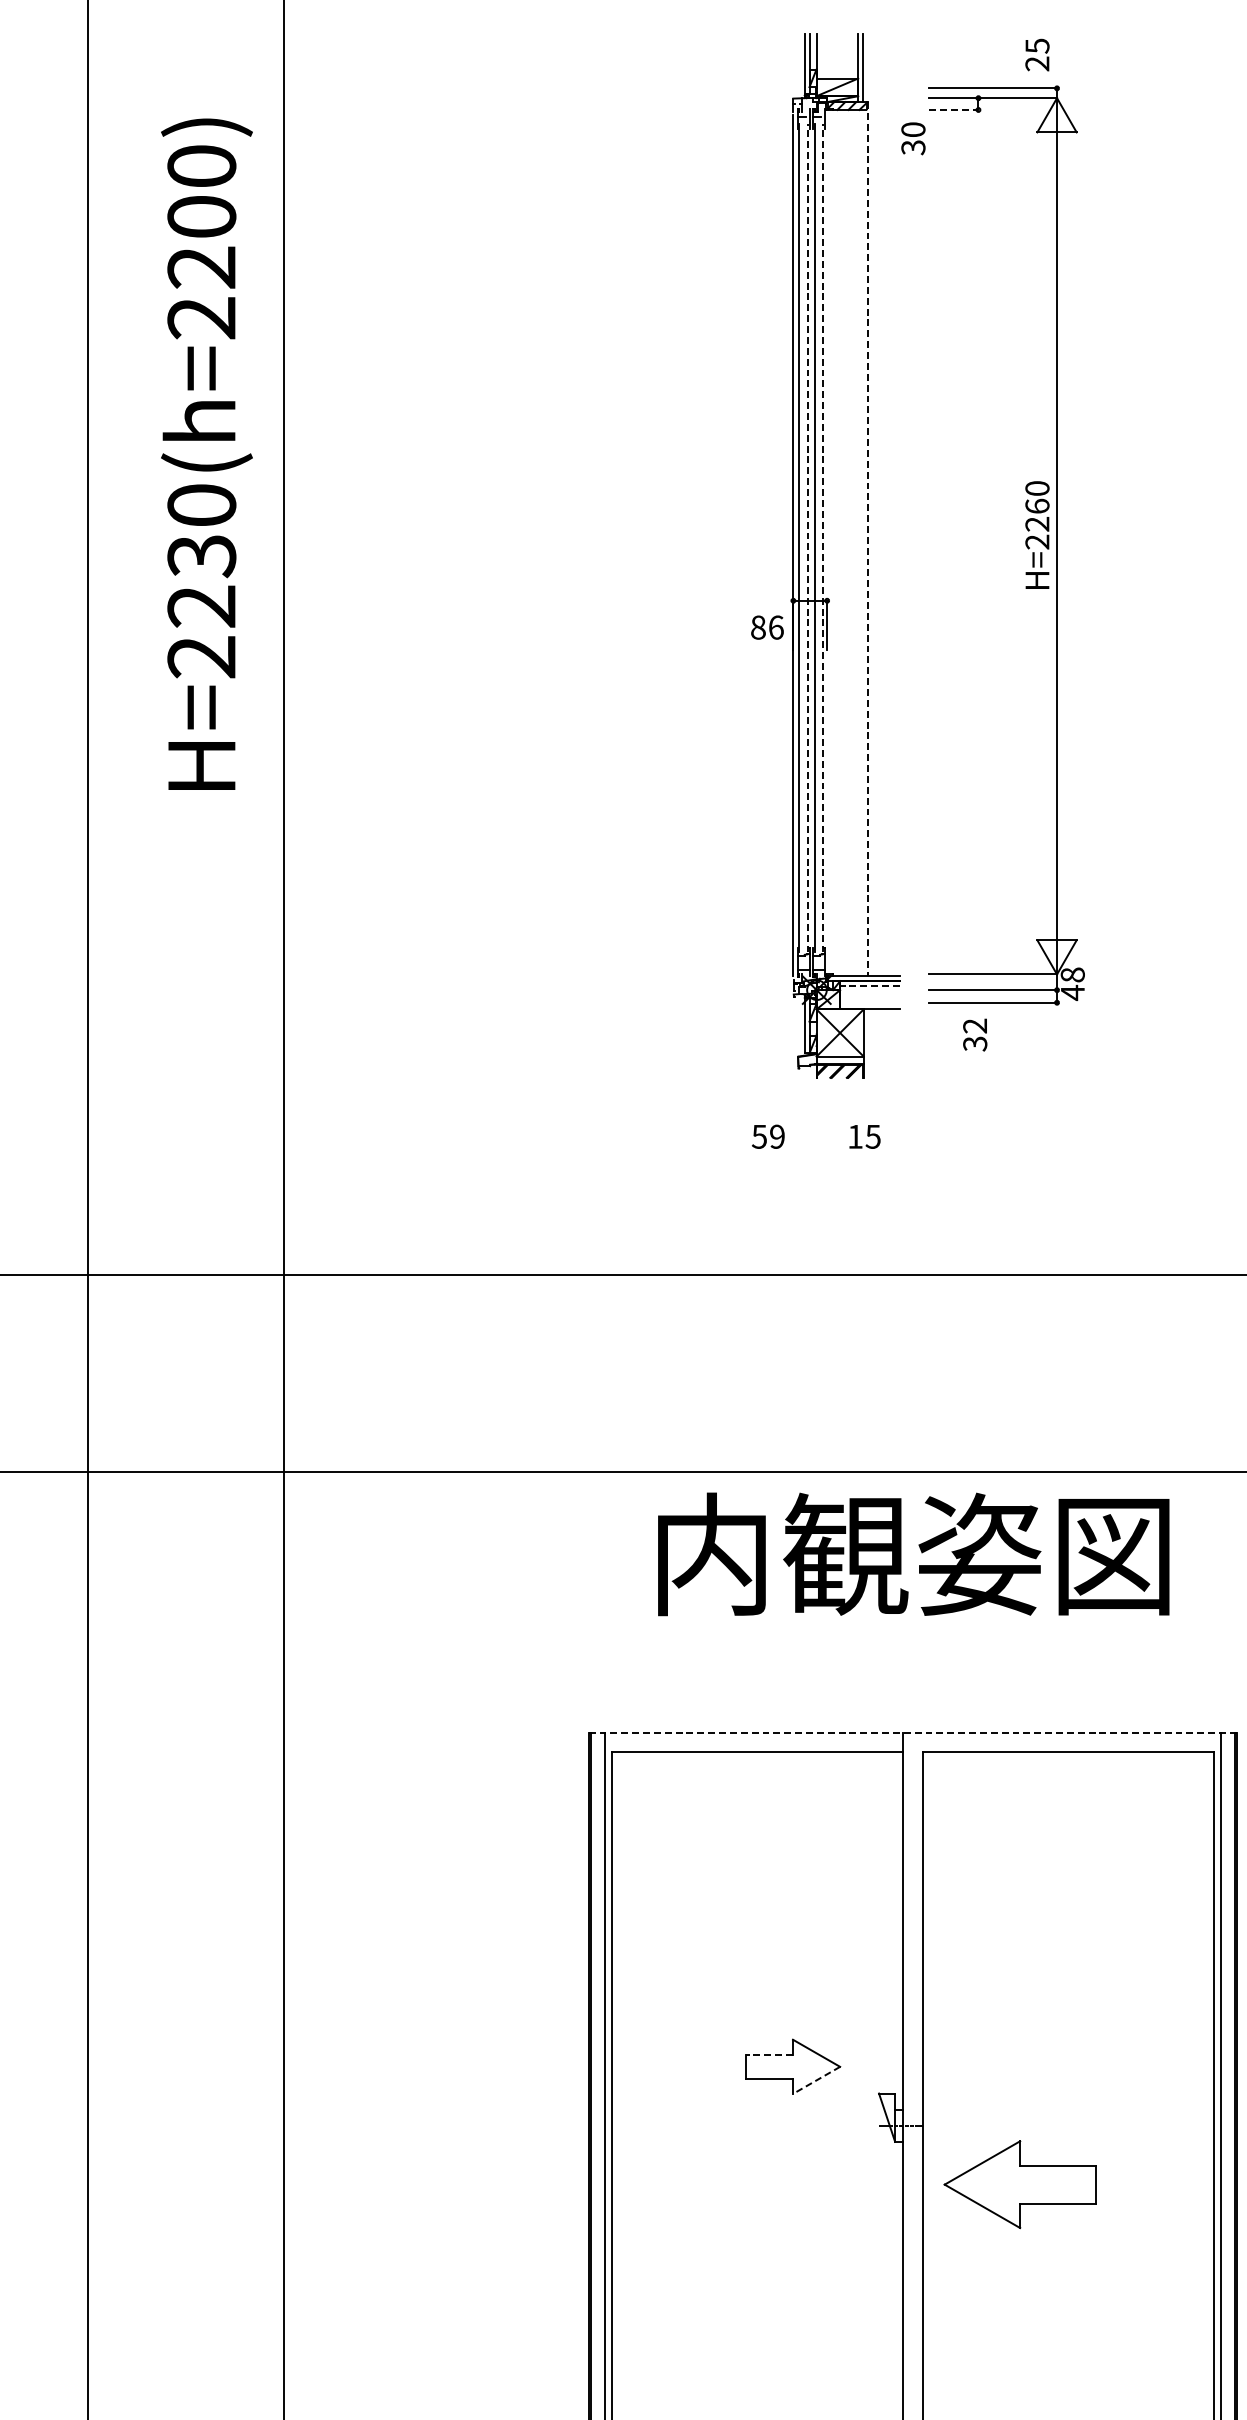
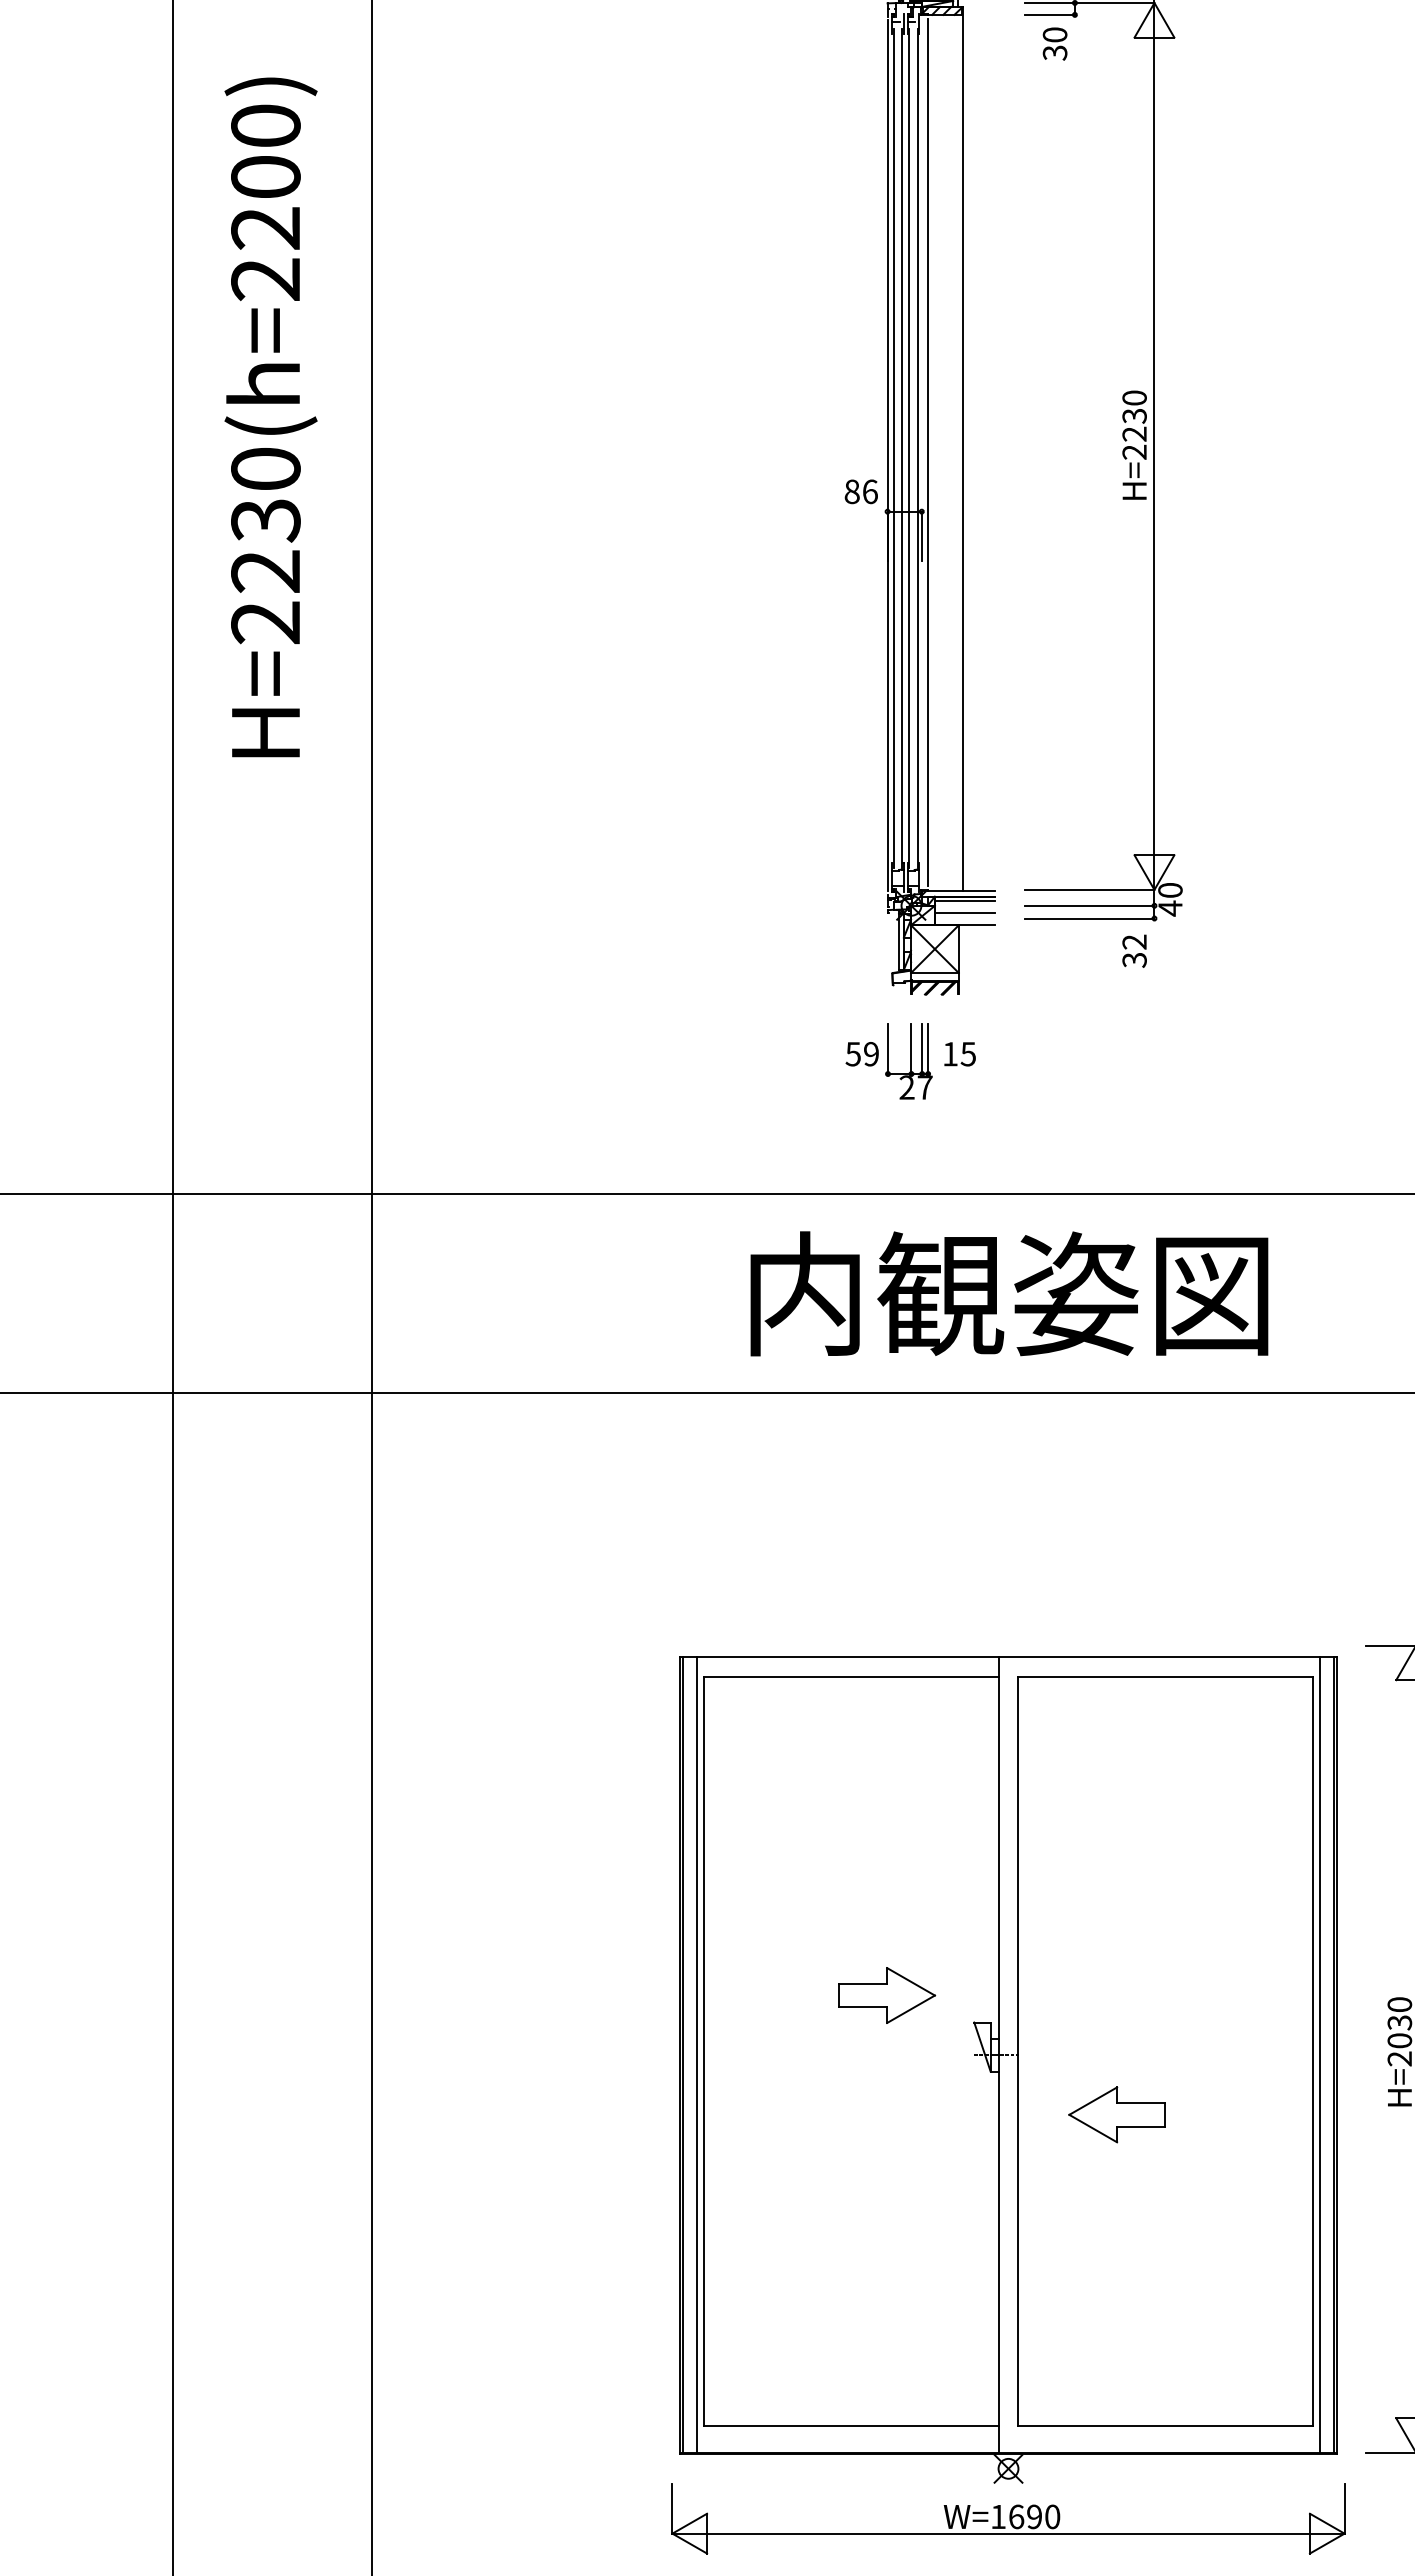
line: (954, 109) -> (1050, 14), dashed -> solid
text: (912, 138) -> (1054, 43), moved
text: (206, 454) -> (270, 417), moved
text: (1037, 505) -> (1134, 415), H=2260 -> H=2230
line: (808, 537) -> (902, 447), dashed -> solid
line: (822, 537) -> (917, 447), dashed -> solid
line: (868, 539) -> (963, 449), dashed -> solid
line: (832, 541) -> (927, 451), added
text: (766, 627) -> (860, 491), moved
text: (1072, 974) -> (1170, 889), 48 -> 40
line: (869, 985) -> (964, 901), dashed -> solid
line: (869, 997) -> (964, 913), added
text: (975, 1034) -> (1134, 950), moved
part: (814, 1144) -> (908, 1061), added
text: (913, 1554) -> (1009, 1293), moved
line: (913, 1732) -> (1009, 1657), dashed -> solid
line: (769, 2054) -> (863, 1983), dashed -> solid
line: (816, 2080) -> (911, 2009), dashed -> solid
part: (1019, 2184) -> (1116, 2114), size x0.62

